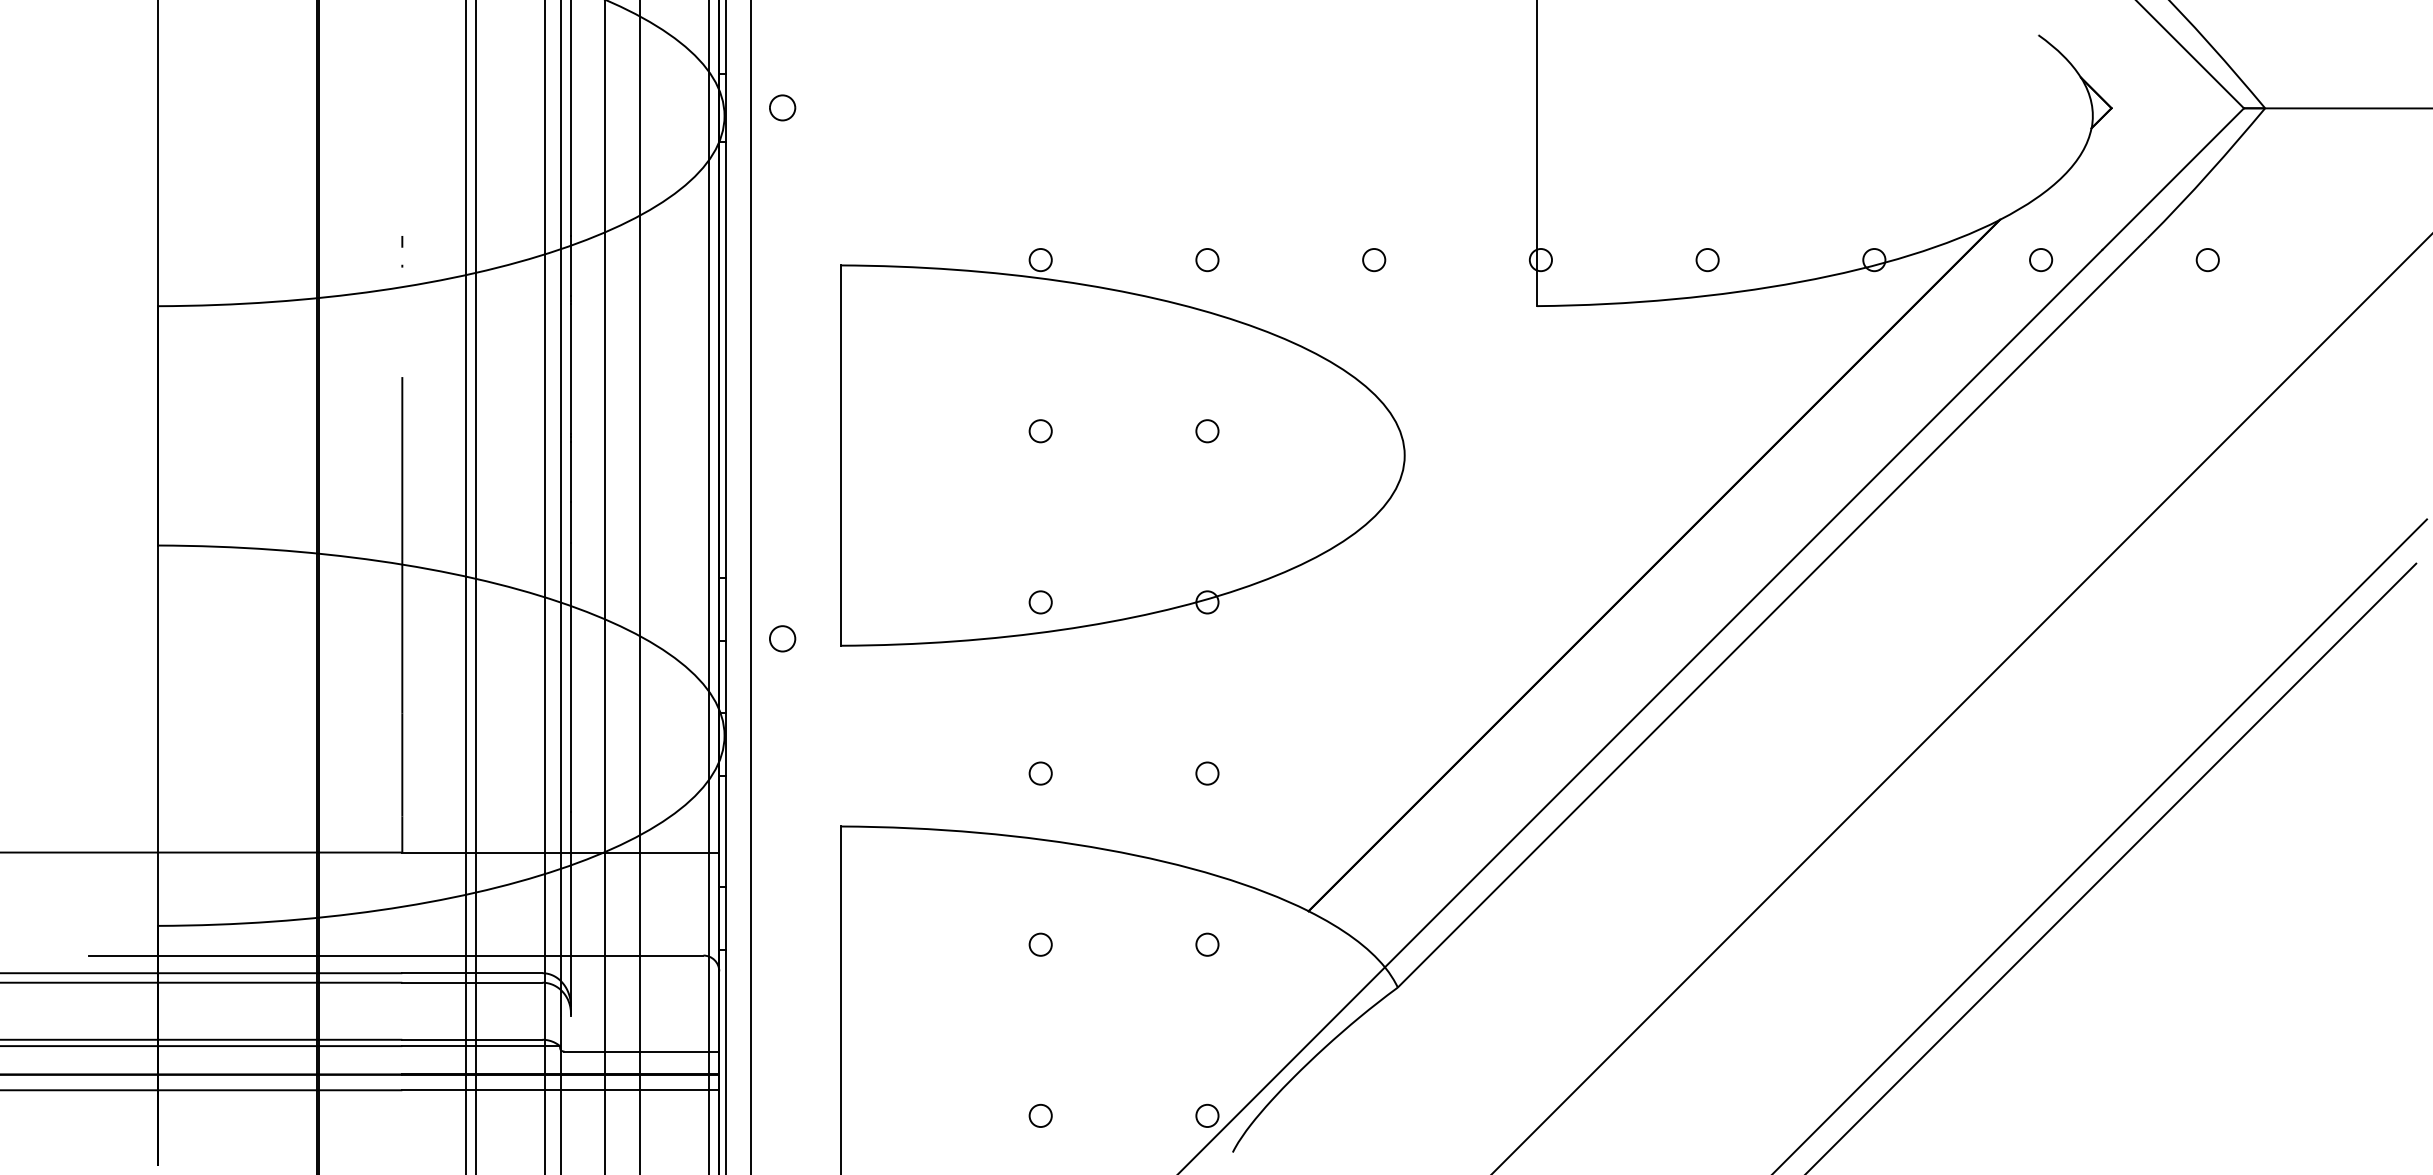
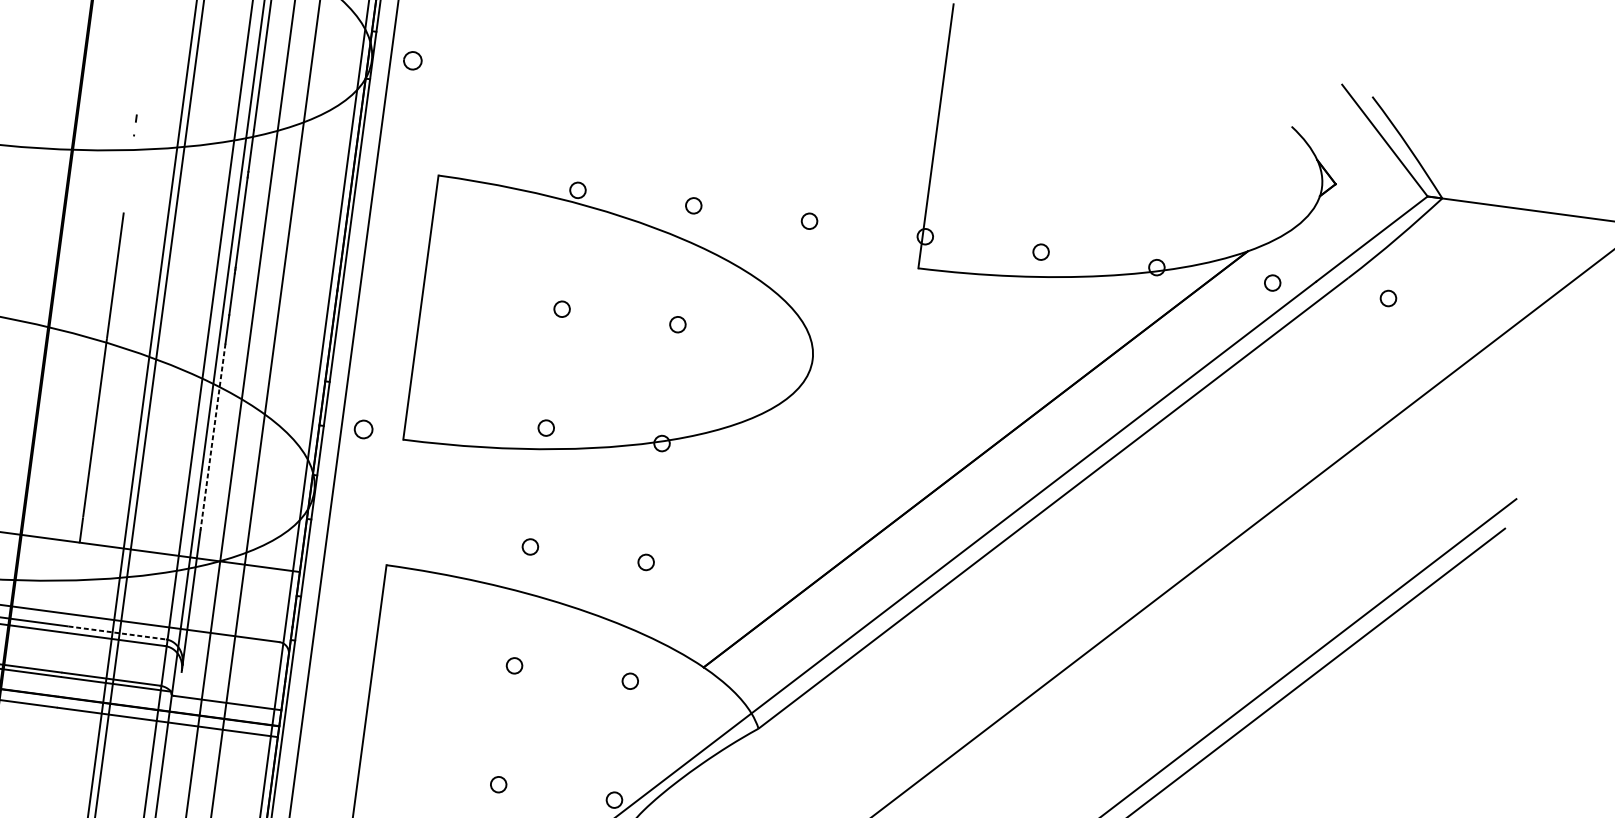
line: (570, 678) -> (212, 437), solid -> dashed
line: (472, 973) -> (117, 633), solid -> dashed

